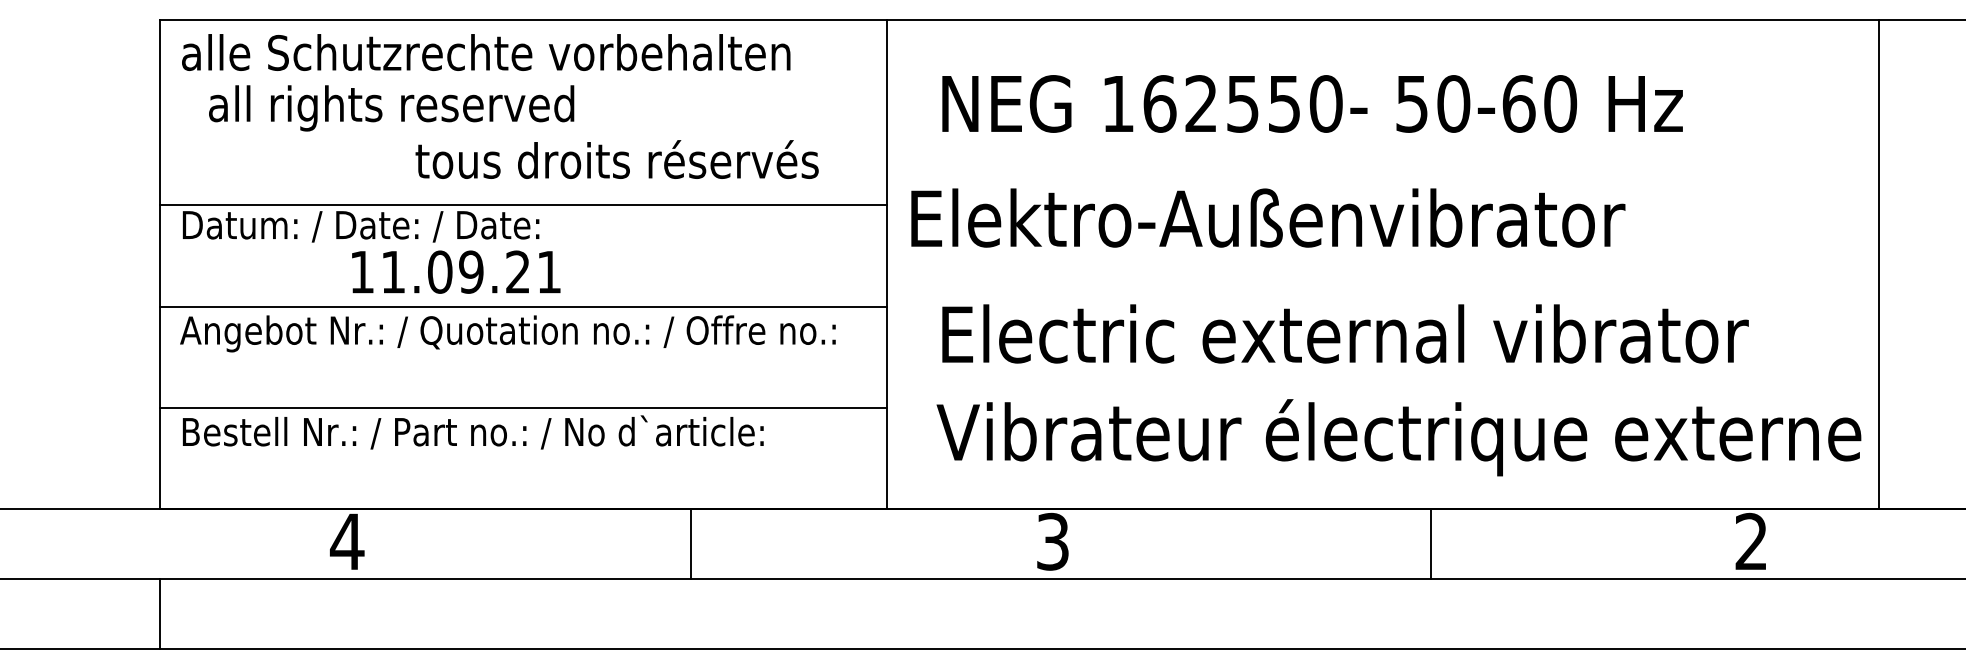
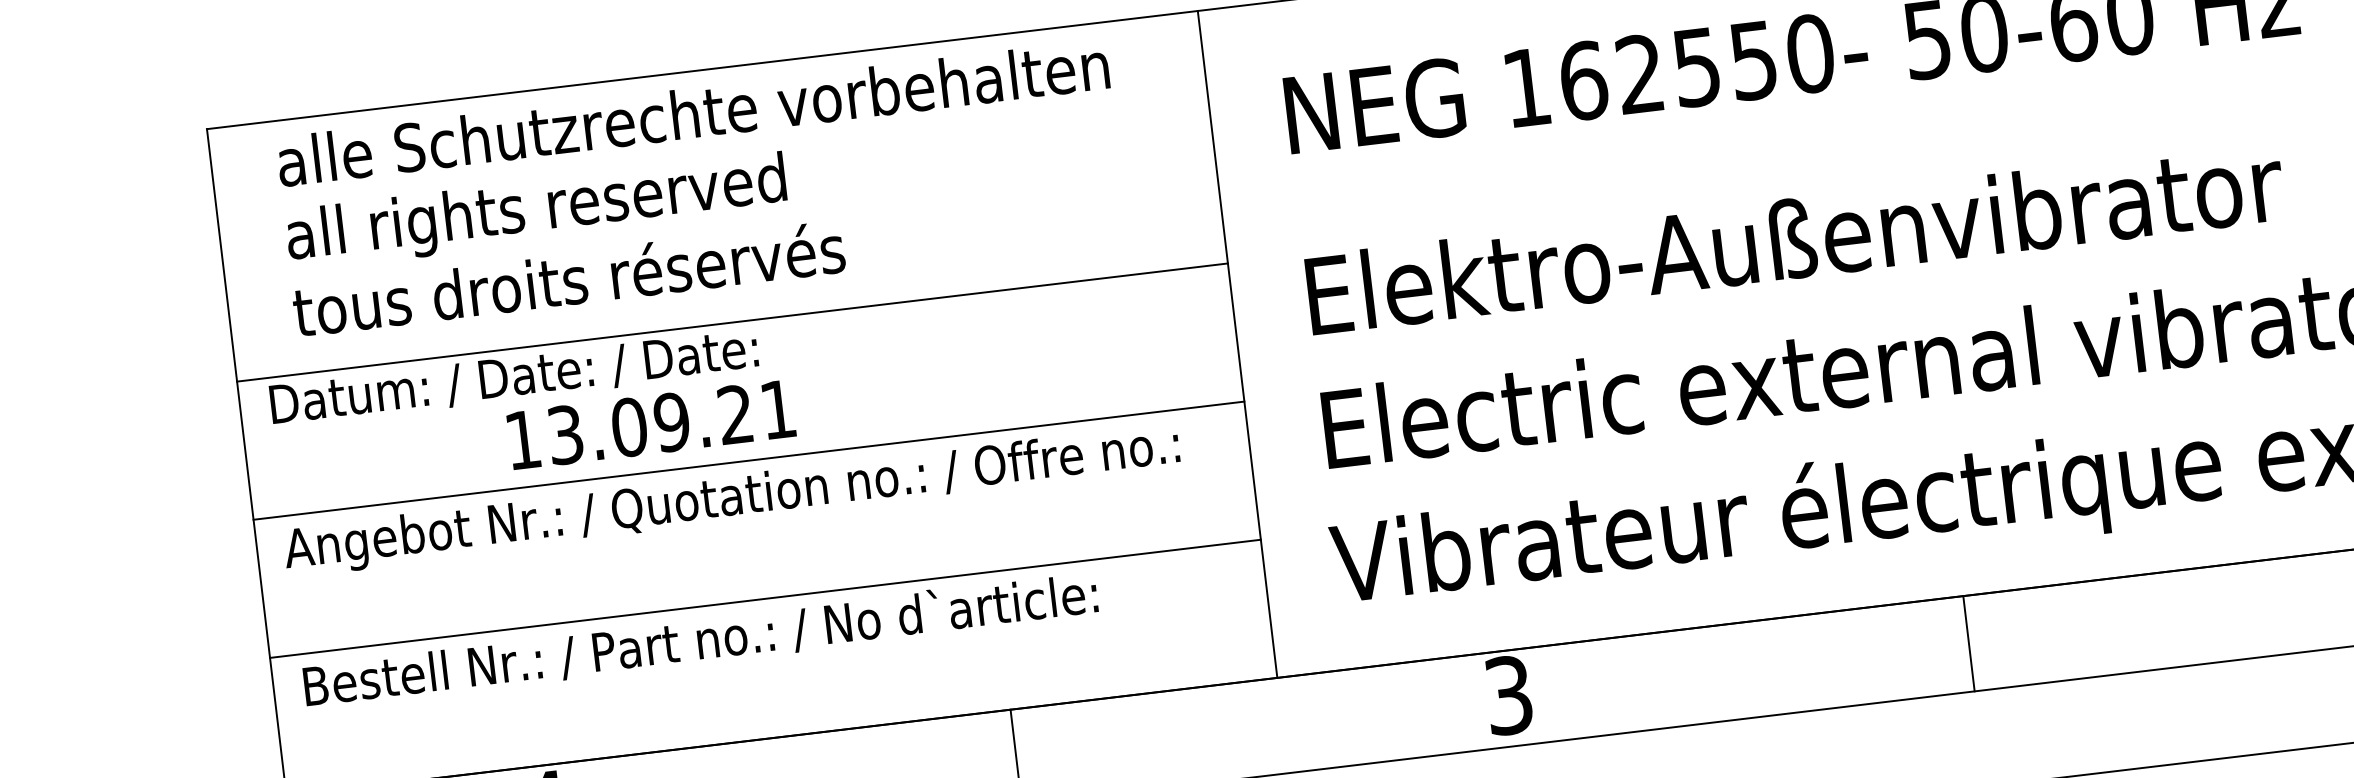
text: (486, 52) -> (693, 113), moved
text: (616, 159) -> (567, 278), moved
text: (1268, 217) -> (1795, 237), moved
text: (393, 271) -> (565, 434), 11.09.21 -> 13.09.21
line: (1430, 544) -> (1968, 644), moved

